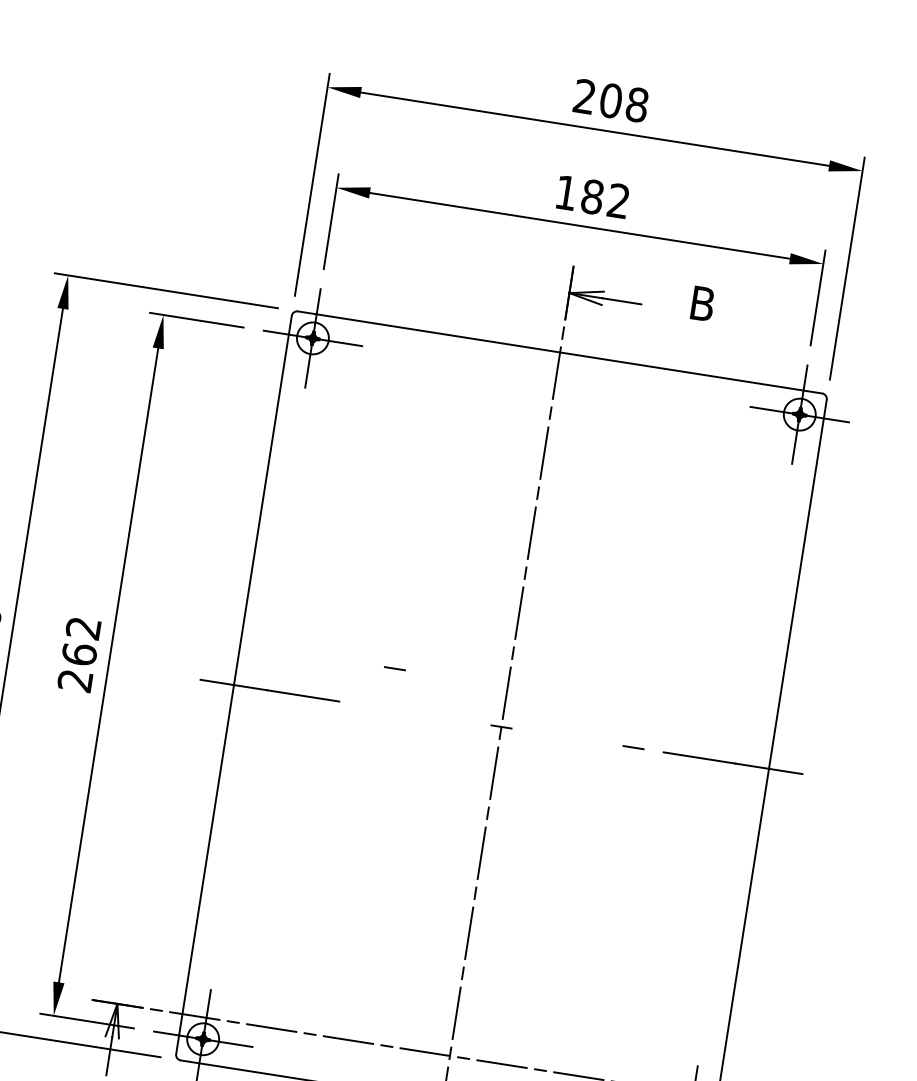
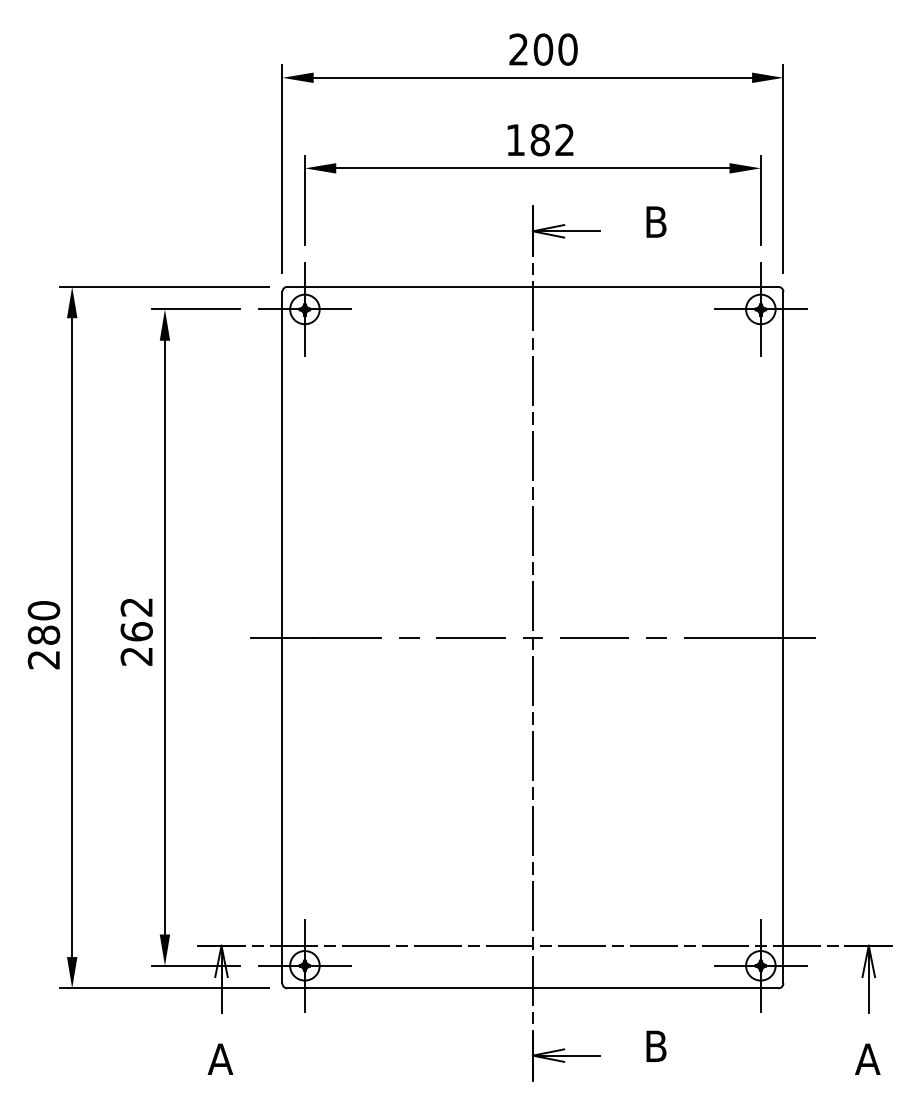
text: (636, 104) -> (567, 49), 208 -> 200
line: (395, 668) -> (409, 637), moved
line: (434, 716) -> (470, 637), added
line: (567, 737) -> (594, 637), added

